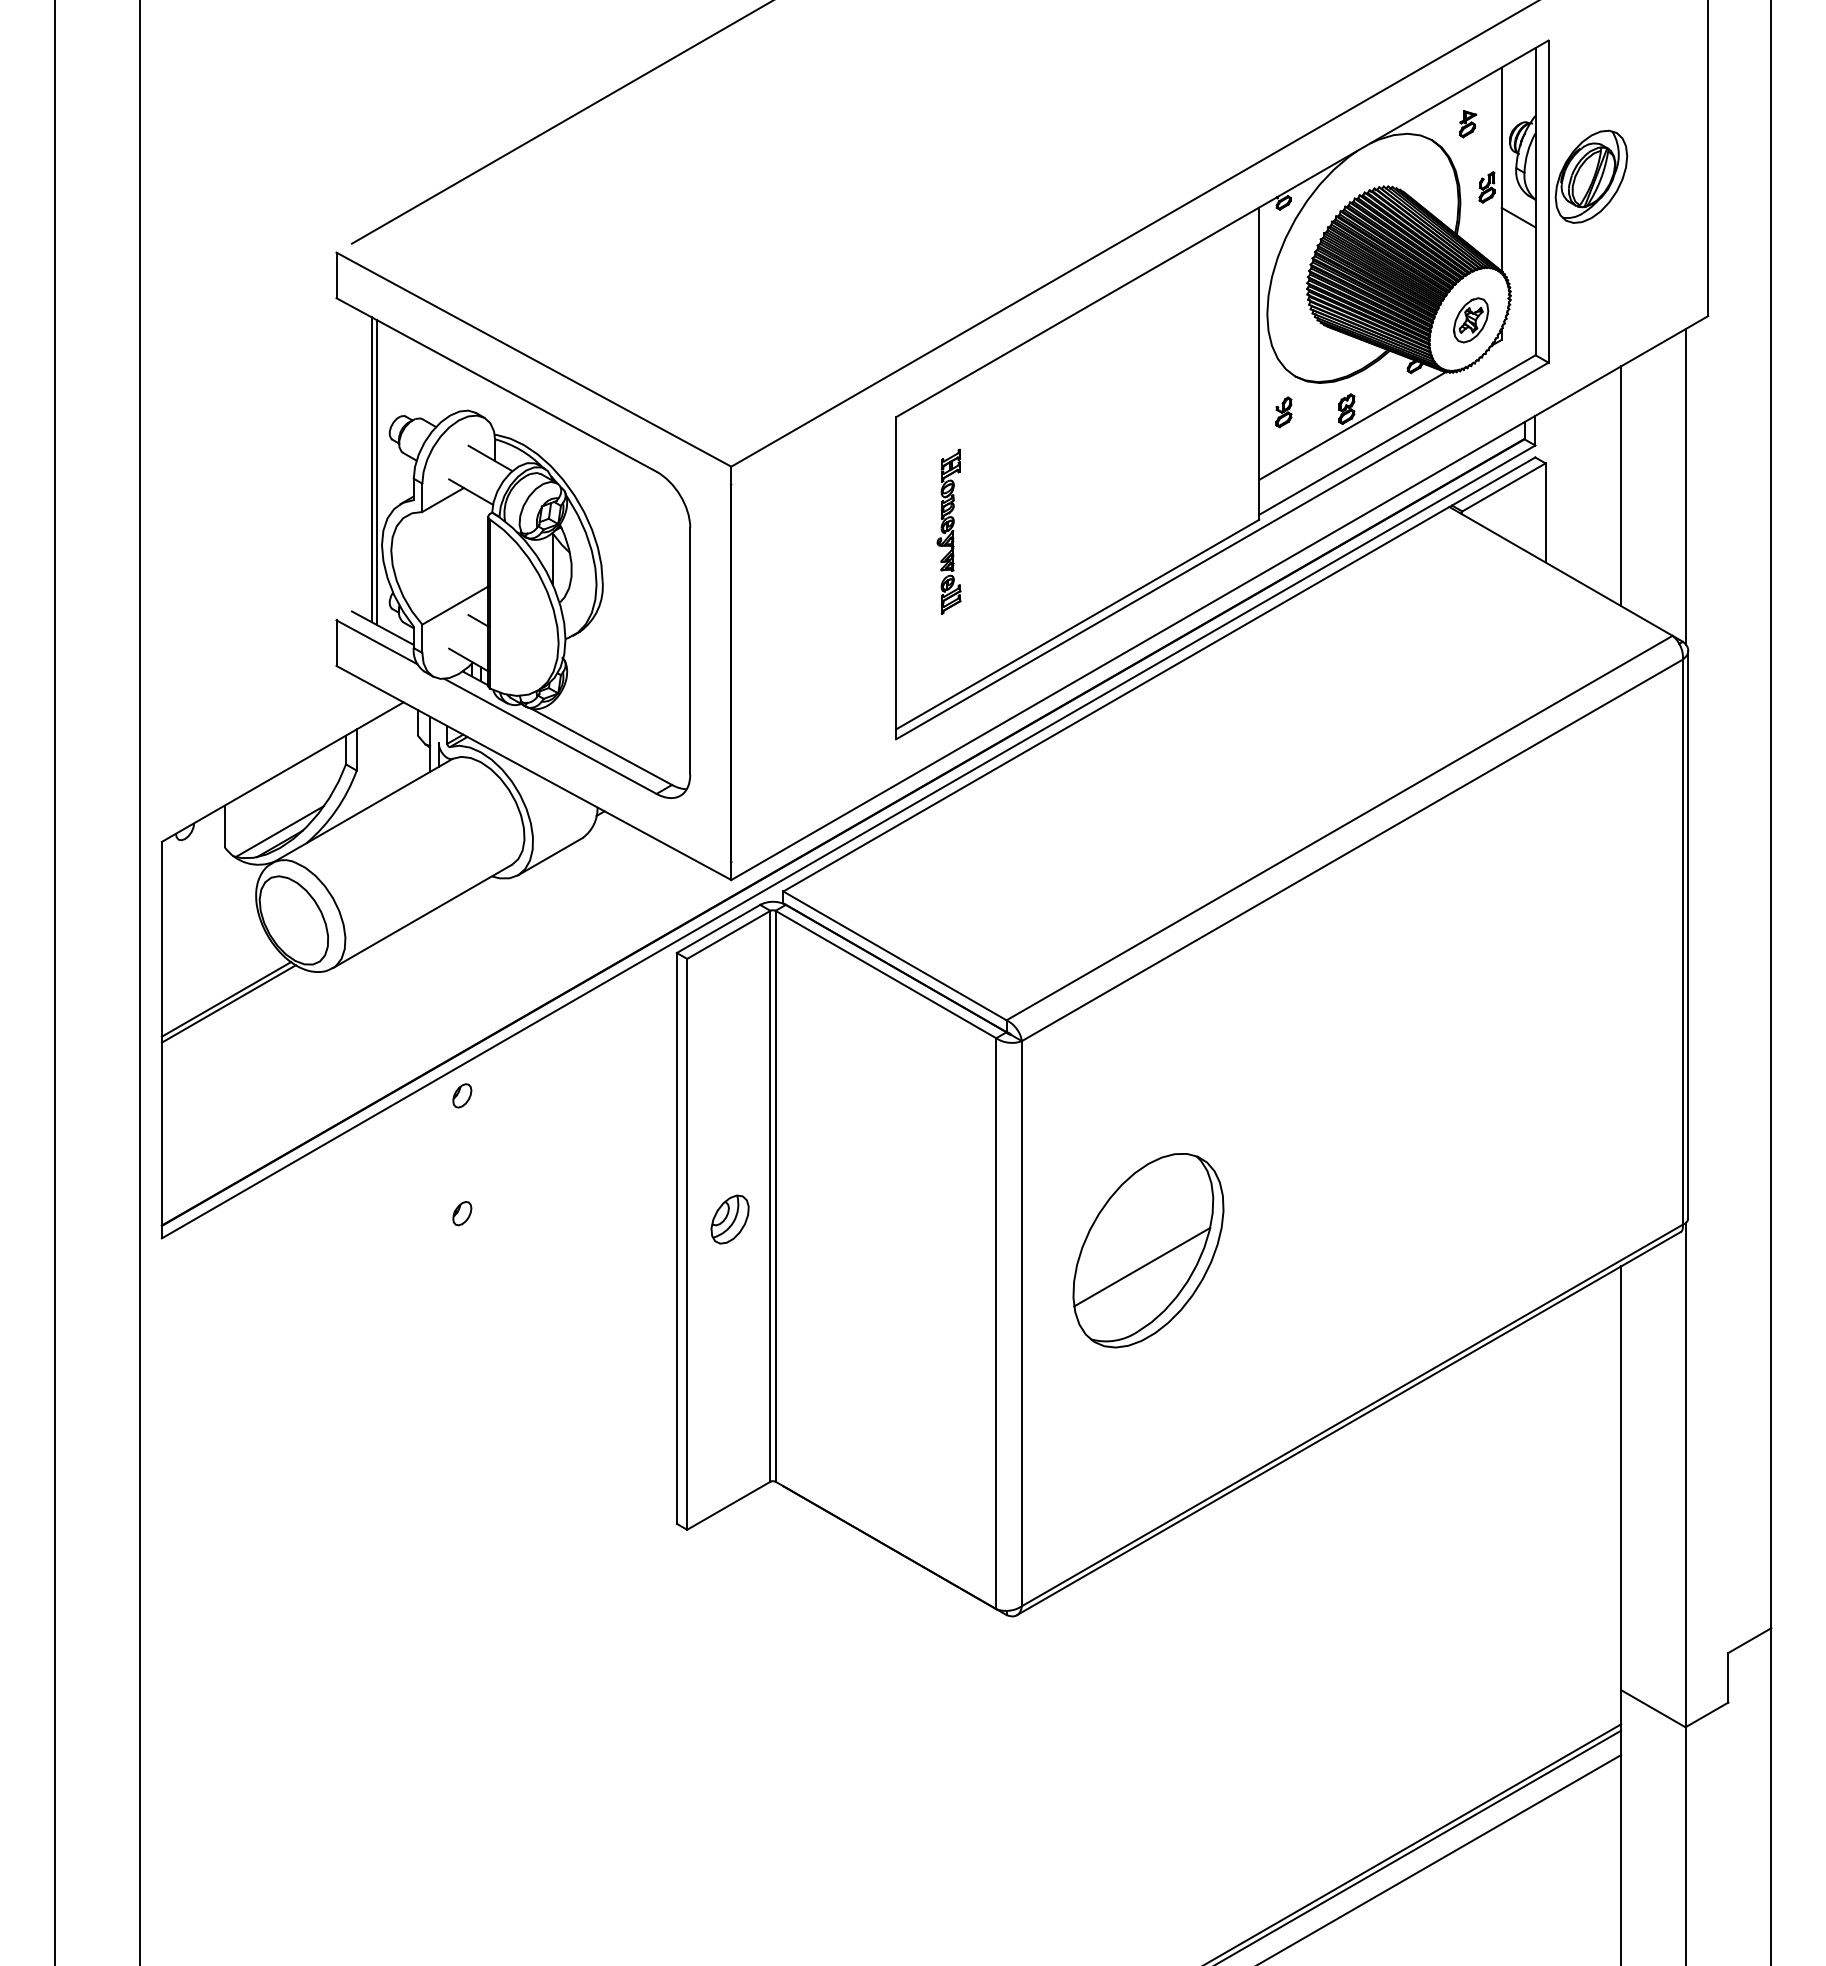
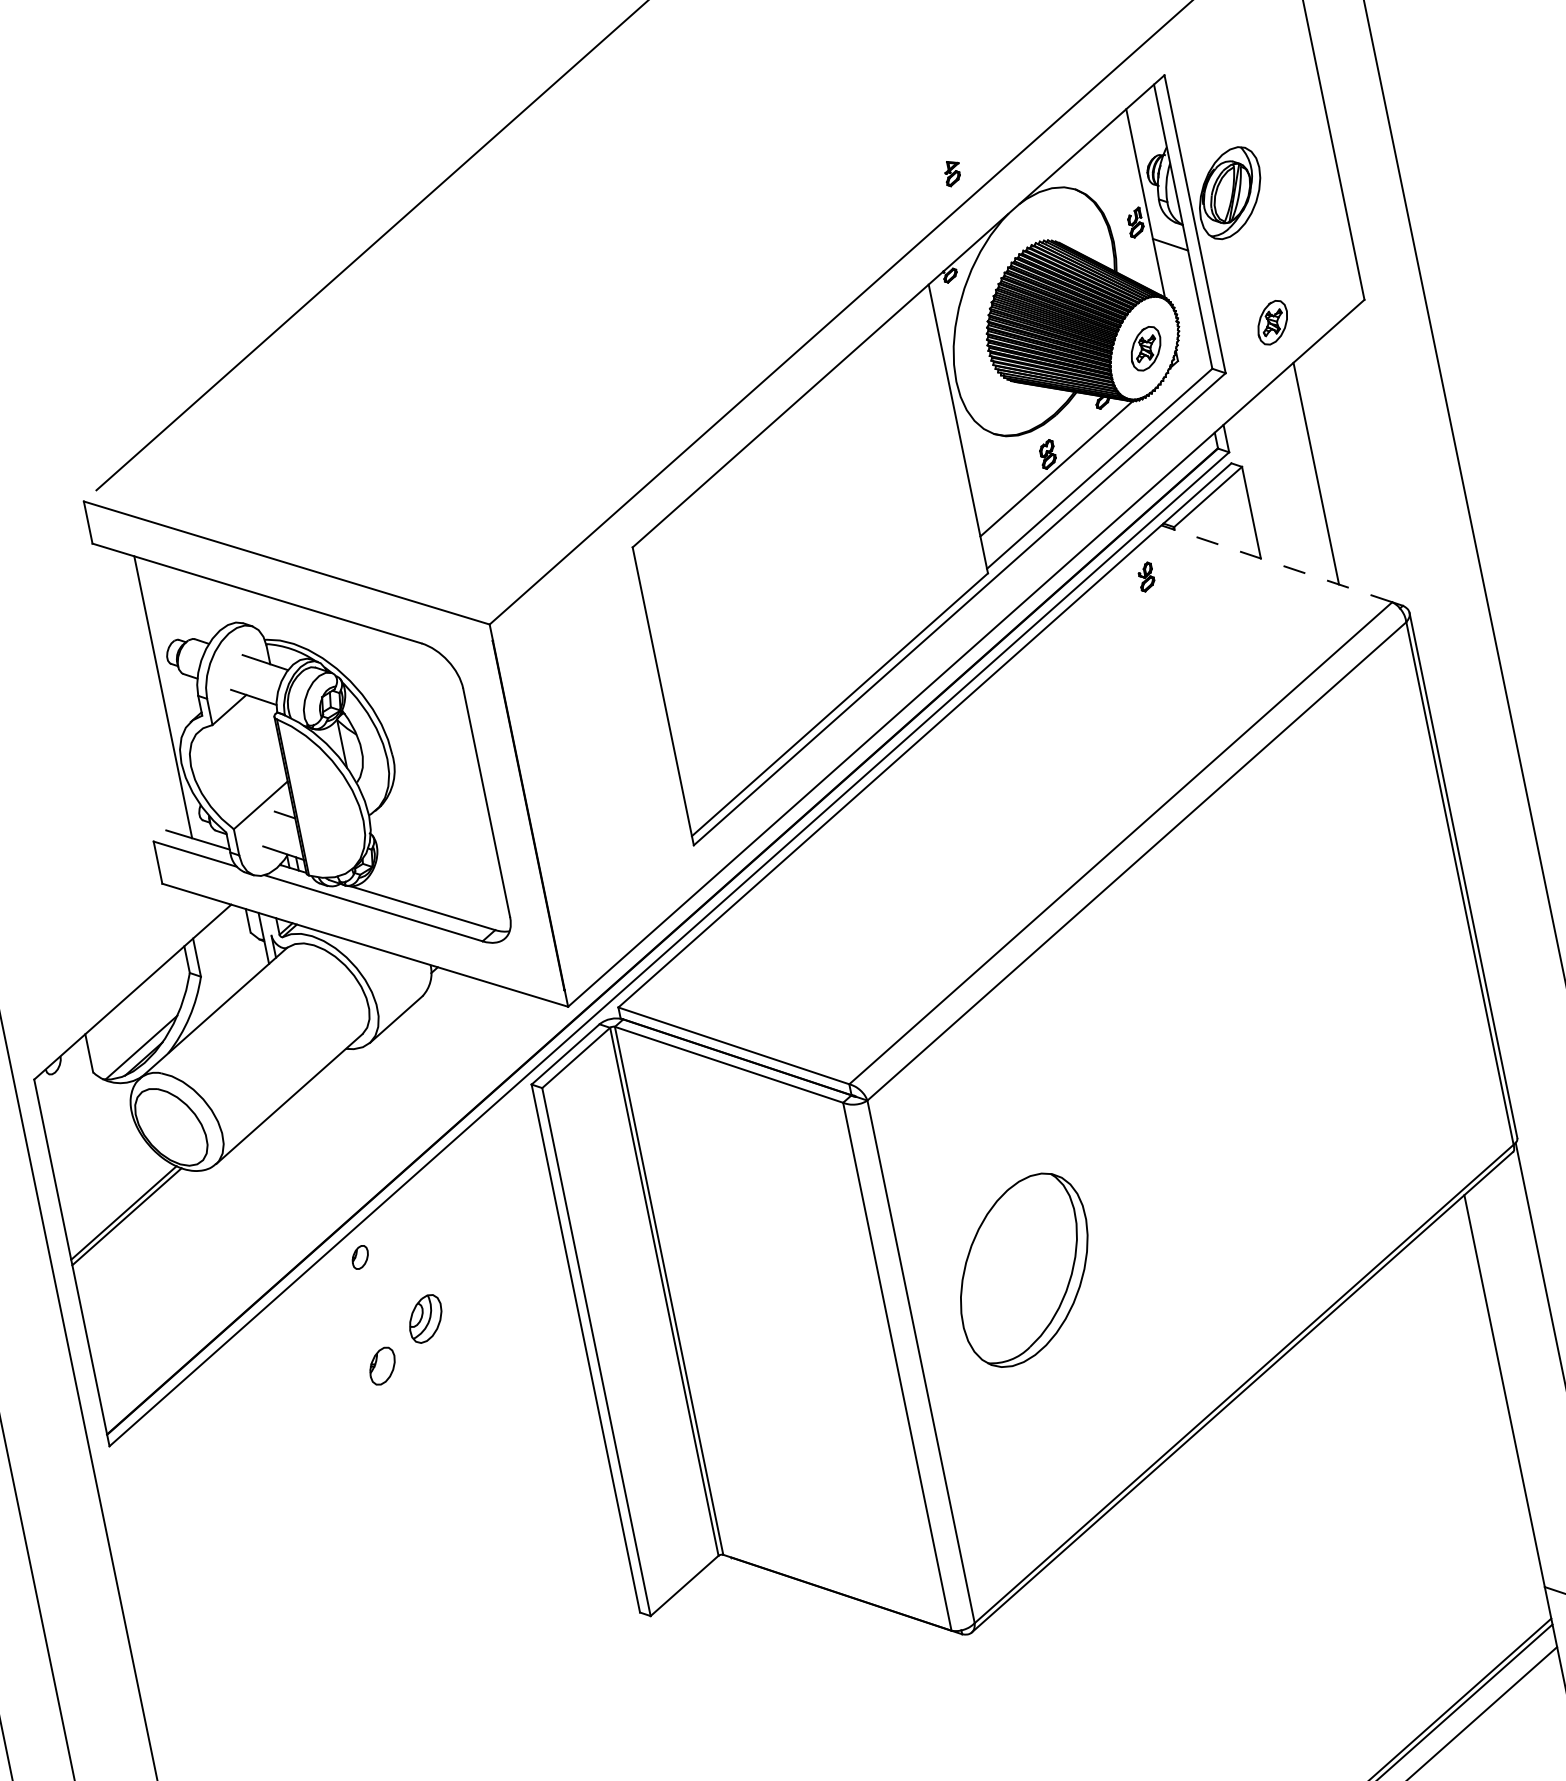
part: (1467, 124) -> (952, 173), moved
part: (1608, 320) -> (1273, 322), added
part: (1283, 412) -> (1146, 577), moved
line: (371, 469) -> (157, 695), removed
line: (1685, 486) -> (1375, 461), removed
part: (948, 531) -> (702, 643), removed
line: (1561, 571) -> (1277, 563), solid -> dashed
part: (462, 1213) -> (382, 1366), size x1.6
part: (729, 1219) -> (425, 1318), moved
line: (1142, 1266) -> (1021, 1286), removed

